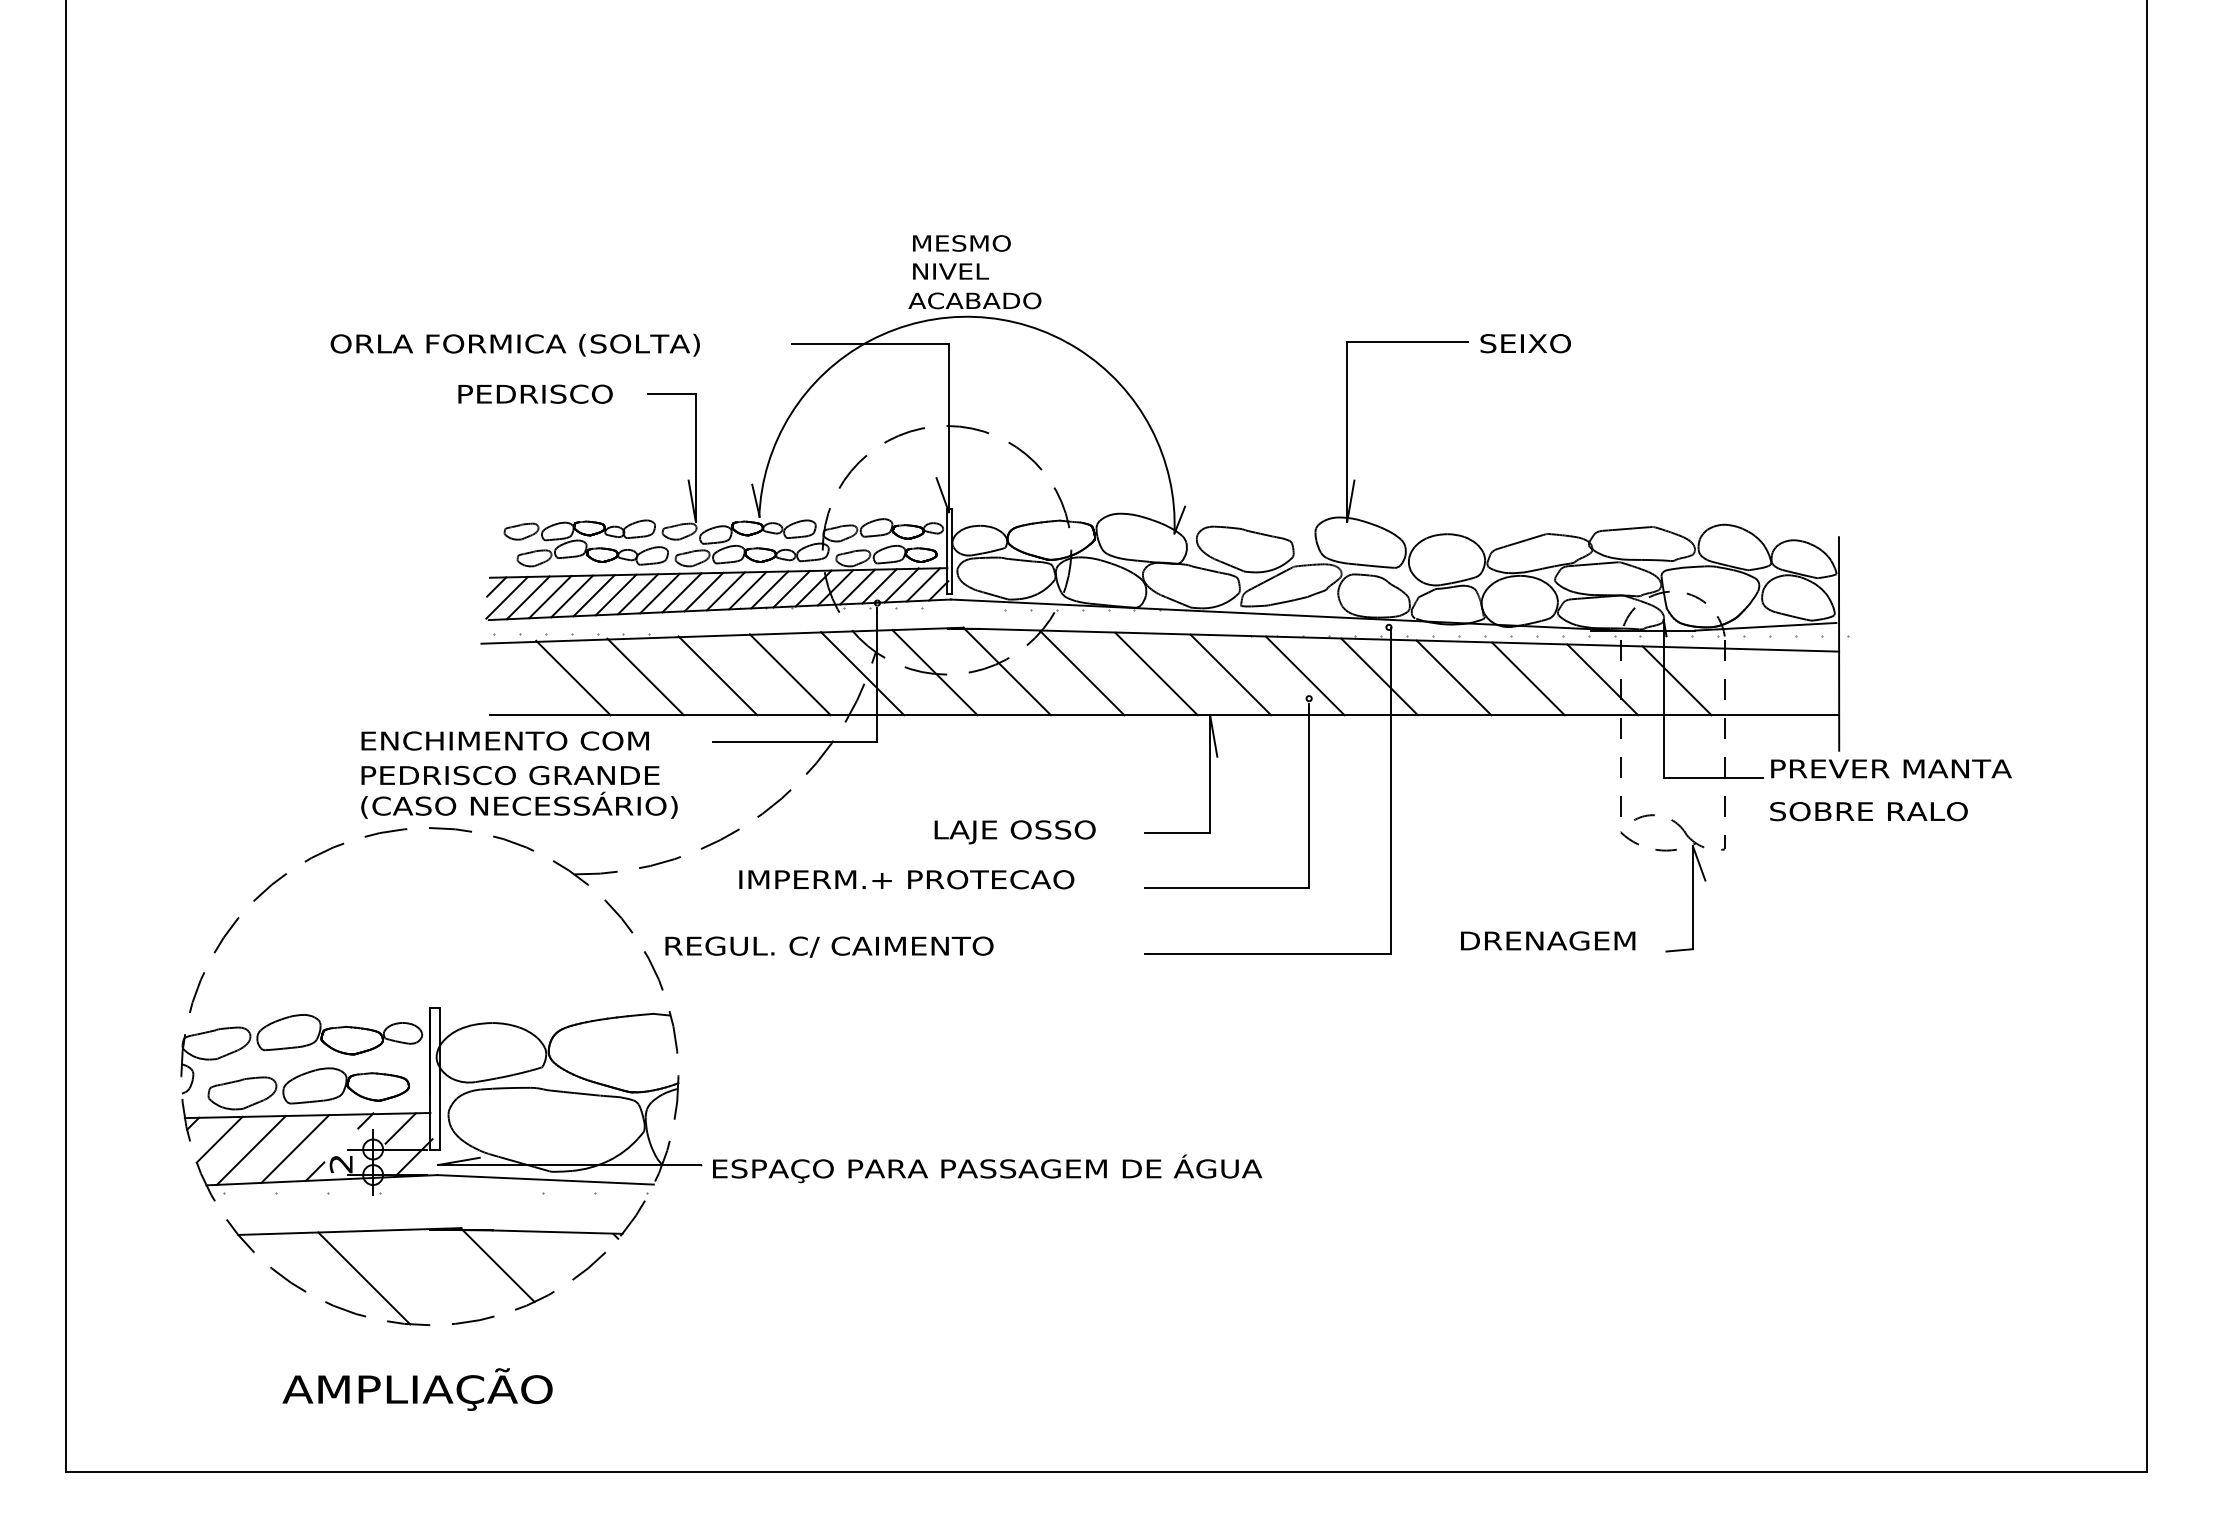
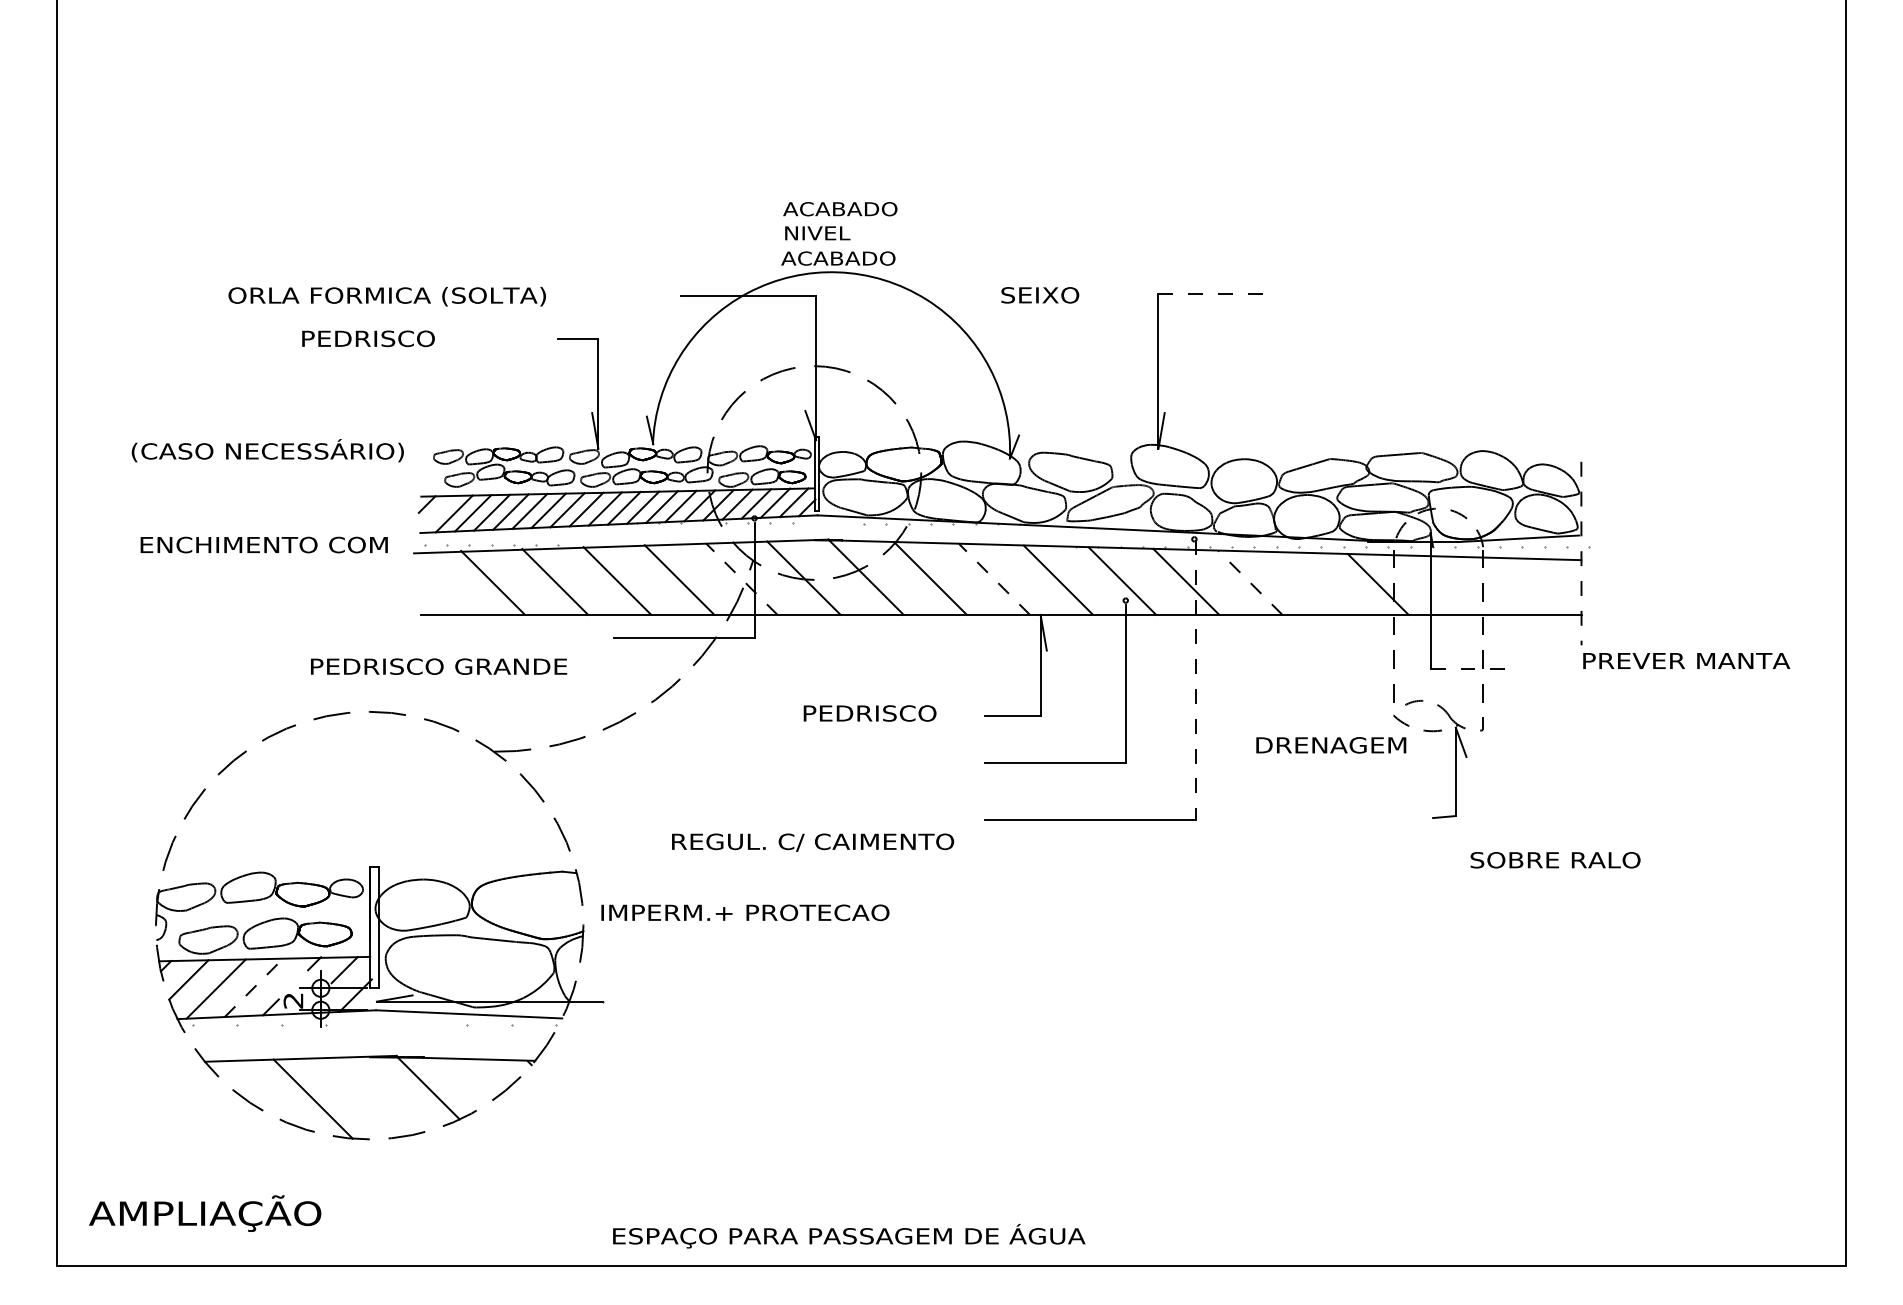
text: (976, 243) -> (839, 209), MESMO -> ACABADO
line: (1407, 342) -> (1210, 294), solid -> dashed
text: (1525, 343) -> (1040, 295), moved
text: (514, 344) -> (386, 296), moved
text: (535, 393) -> (368, 338), moved
line: (507, 597) -> (436, 513), removed
line: (1839, 643) -> (1581, 553), solid -> dashed
line: (862, 673) -> (741, 578), solid -> dashed
line: (1156, 673) -> (994, 578), solid -> dashed
line: (1454, 677) -> (1250, 582), solid -> dashed
line: (1528, 678) -> (1314, 583), removed
line: (1676, 680) -> (1441, 584), removed
text: (504, 740) -> (263, 544), moved
text: (1891, 768) -> (1686, 660), moved
line: (1713, 778) -> (1473, 669), solid -> dashed
line: (1390, 791) -> (1195, 680), solid -> dashed
text: (519, 804) -> (267, 449), moved
text: (1868, 811) -> (1555, 860), moved
text: (1016, 832) -> (874, 715), LAJE OSSO -> PEDRISCO
text: (906, 879) -> (745, 912), moved
text: (1548, 940) -> (1331, 744), moved
text: (829, 946) -> (813, 842), moved
line: (295, 1149) -> (254, 988), solid -> dashed
text: (987, 1168) -> (849, 1235), moved
text: (417, 1389) -> (205, 1213), moved

